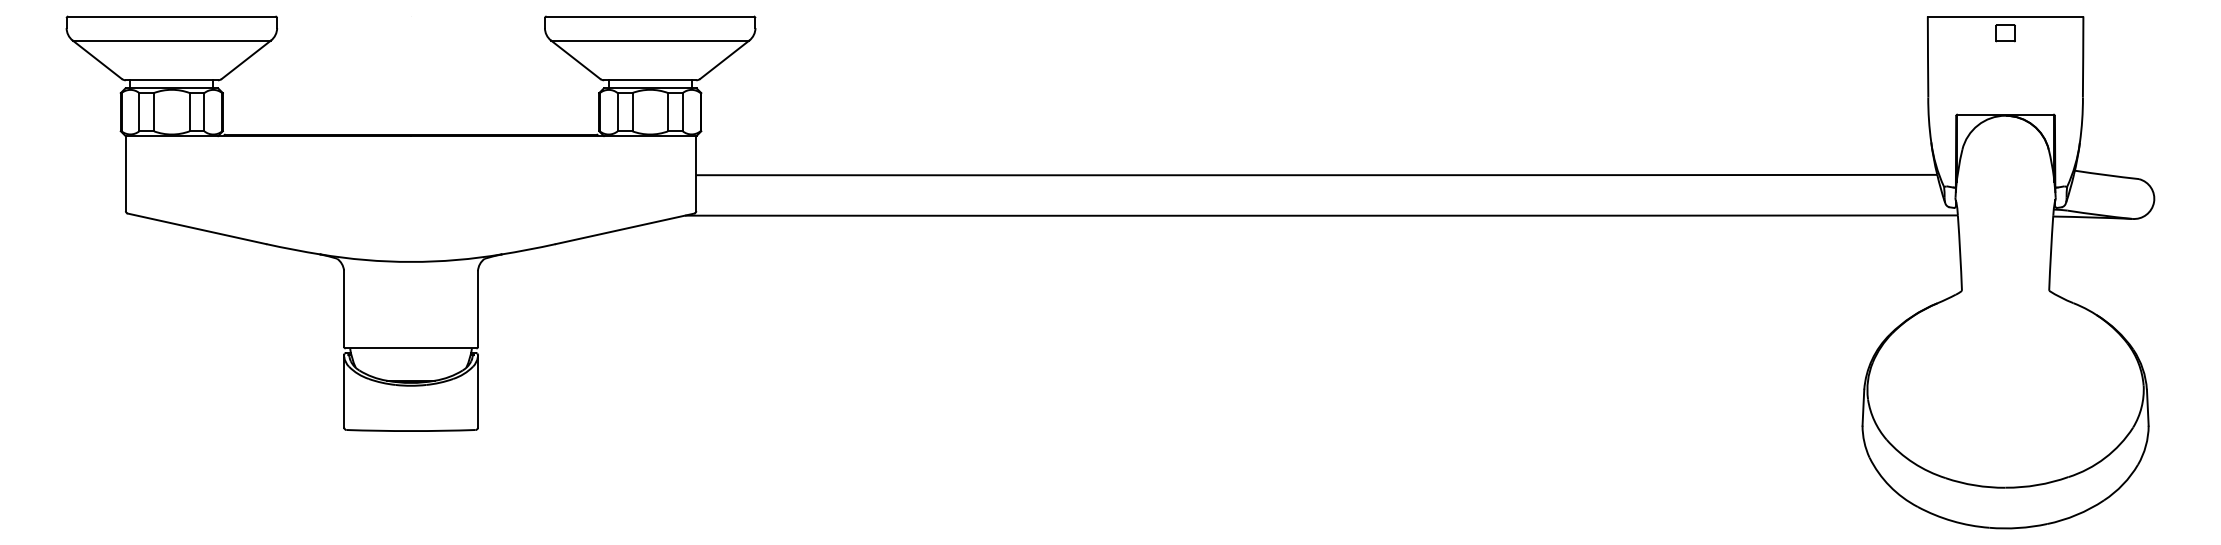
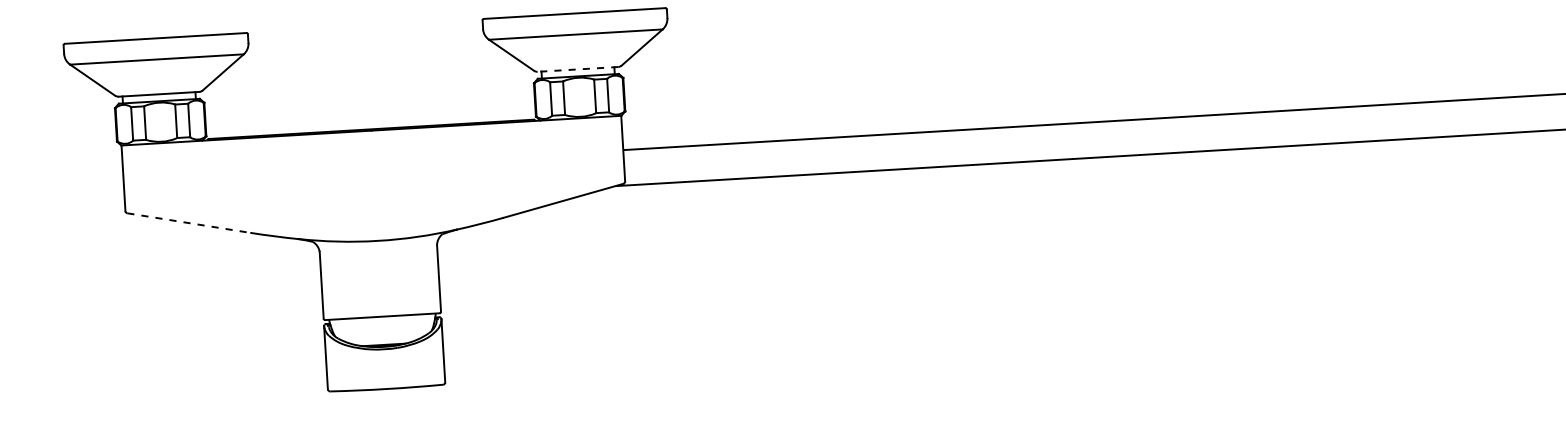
line: (649, 80) -> (577, 69), solid -> dashed
line: (197, 228) -> (189, 222), solid -> dashed

